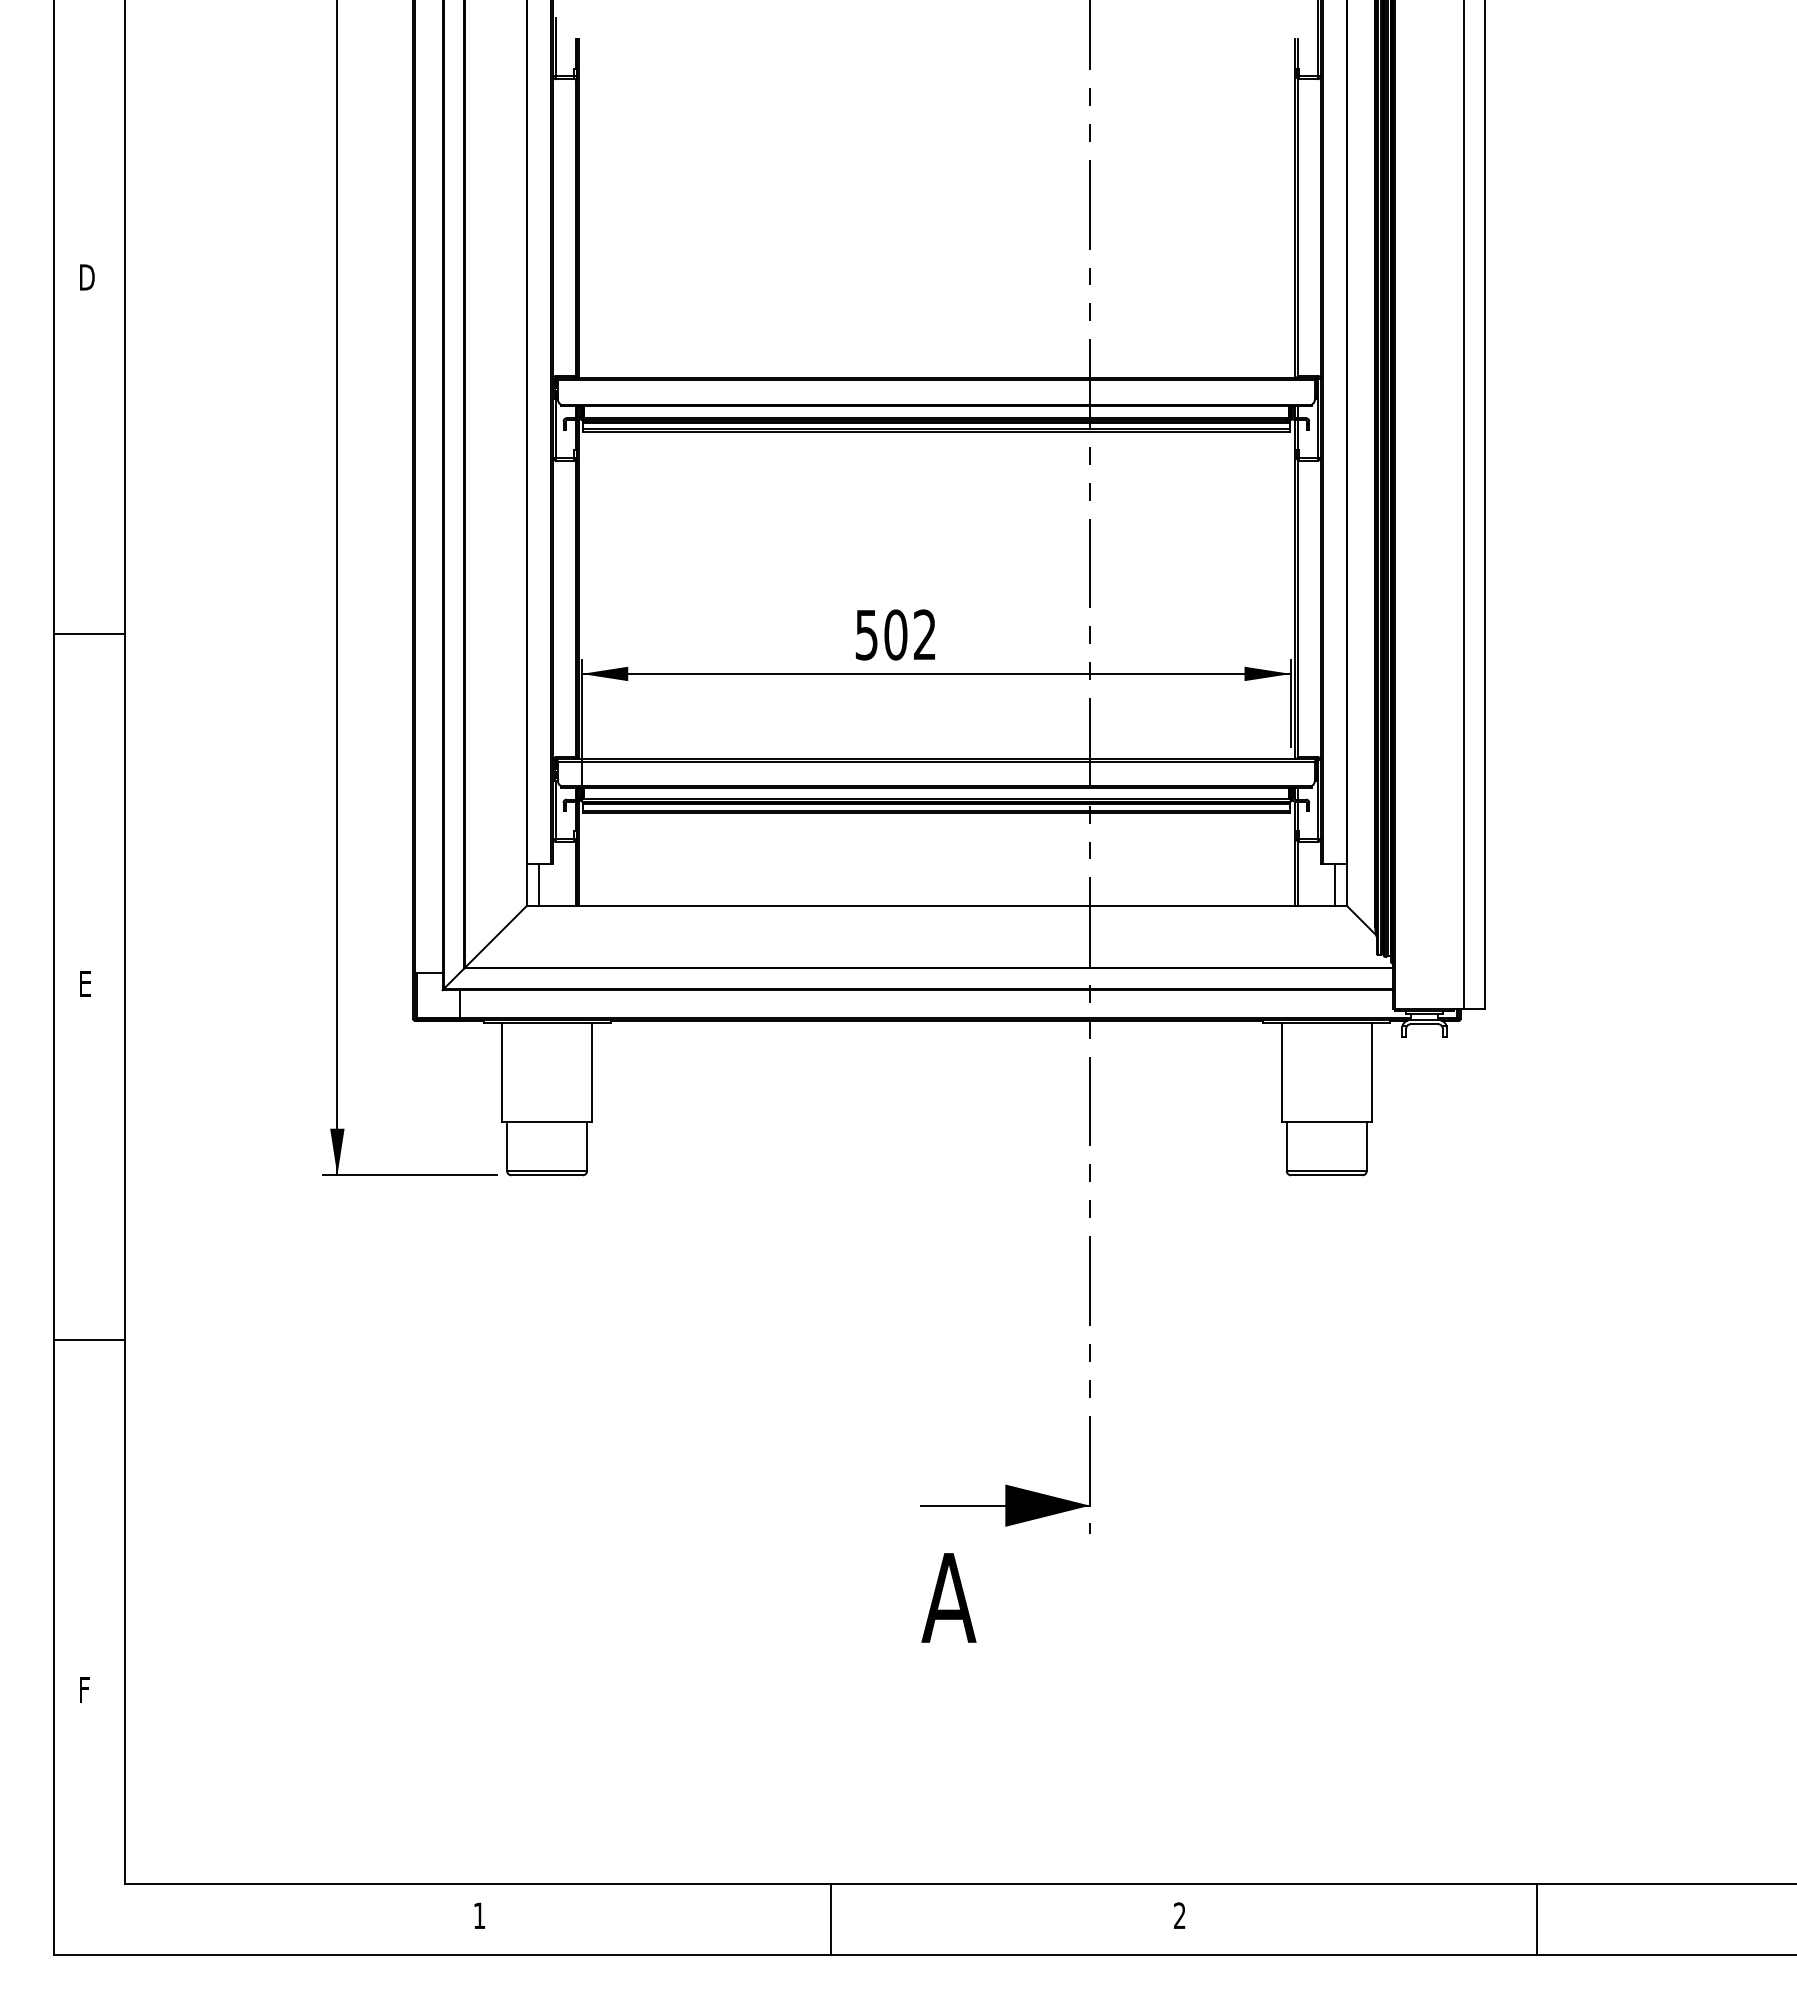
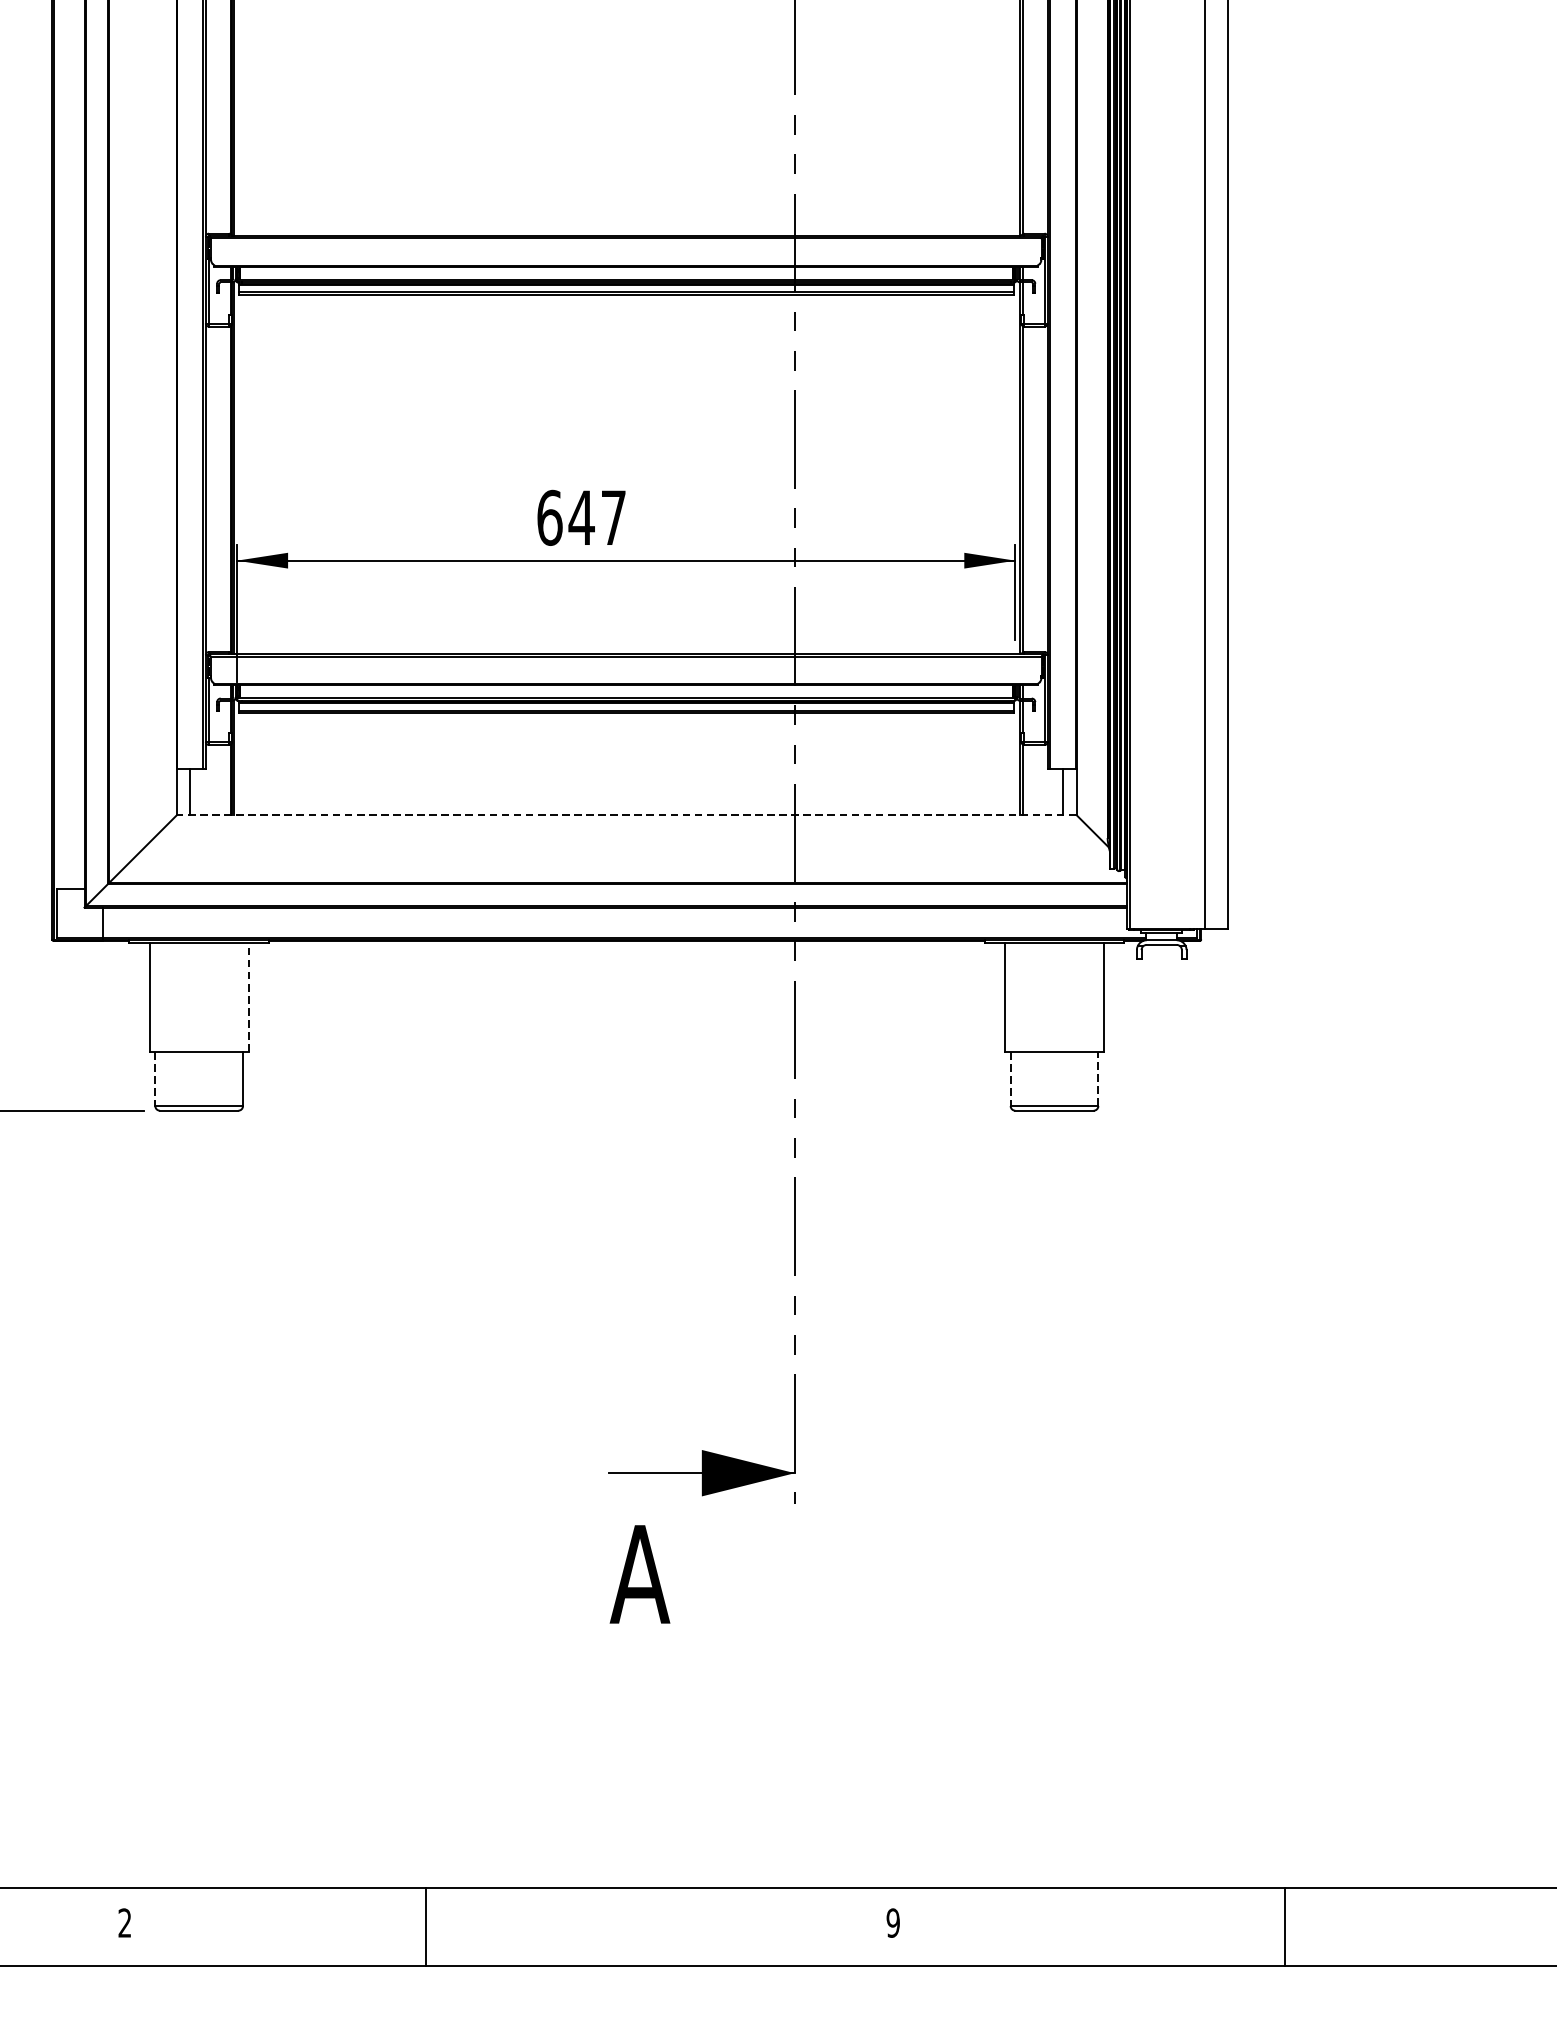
text: (895, 634) -> (581, 517), 502 -> 647
line: (936, 905) -> (626, 814), solid -> dashed
line: (592, 1071) -> (248, 996), solid -> dashed
line: (507, 1146) -> (155, 1079), solid -> dashed
line: (1286, 1146) -> (1010, 1079), solid -> dashed
line: (1366, 1146) -> (1098, 1079), solid -> dashed
text: (478, 1915) -> (123, 1922), 1 -> 2
text: (1179, 1915) -> (892, 1922), 2 -> 9
line: (830, 1918) -> (425, 1926), moved

